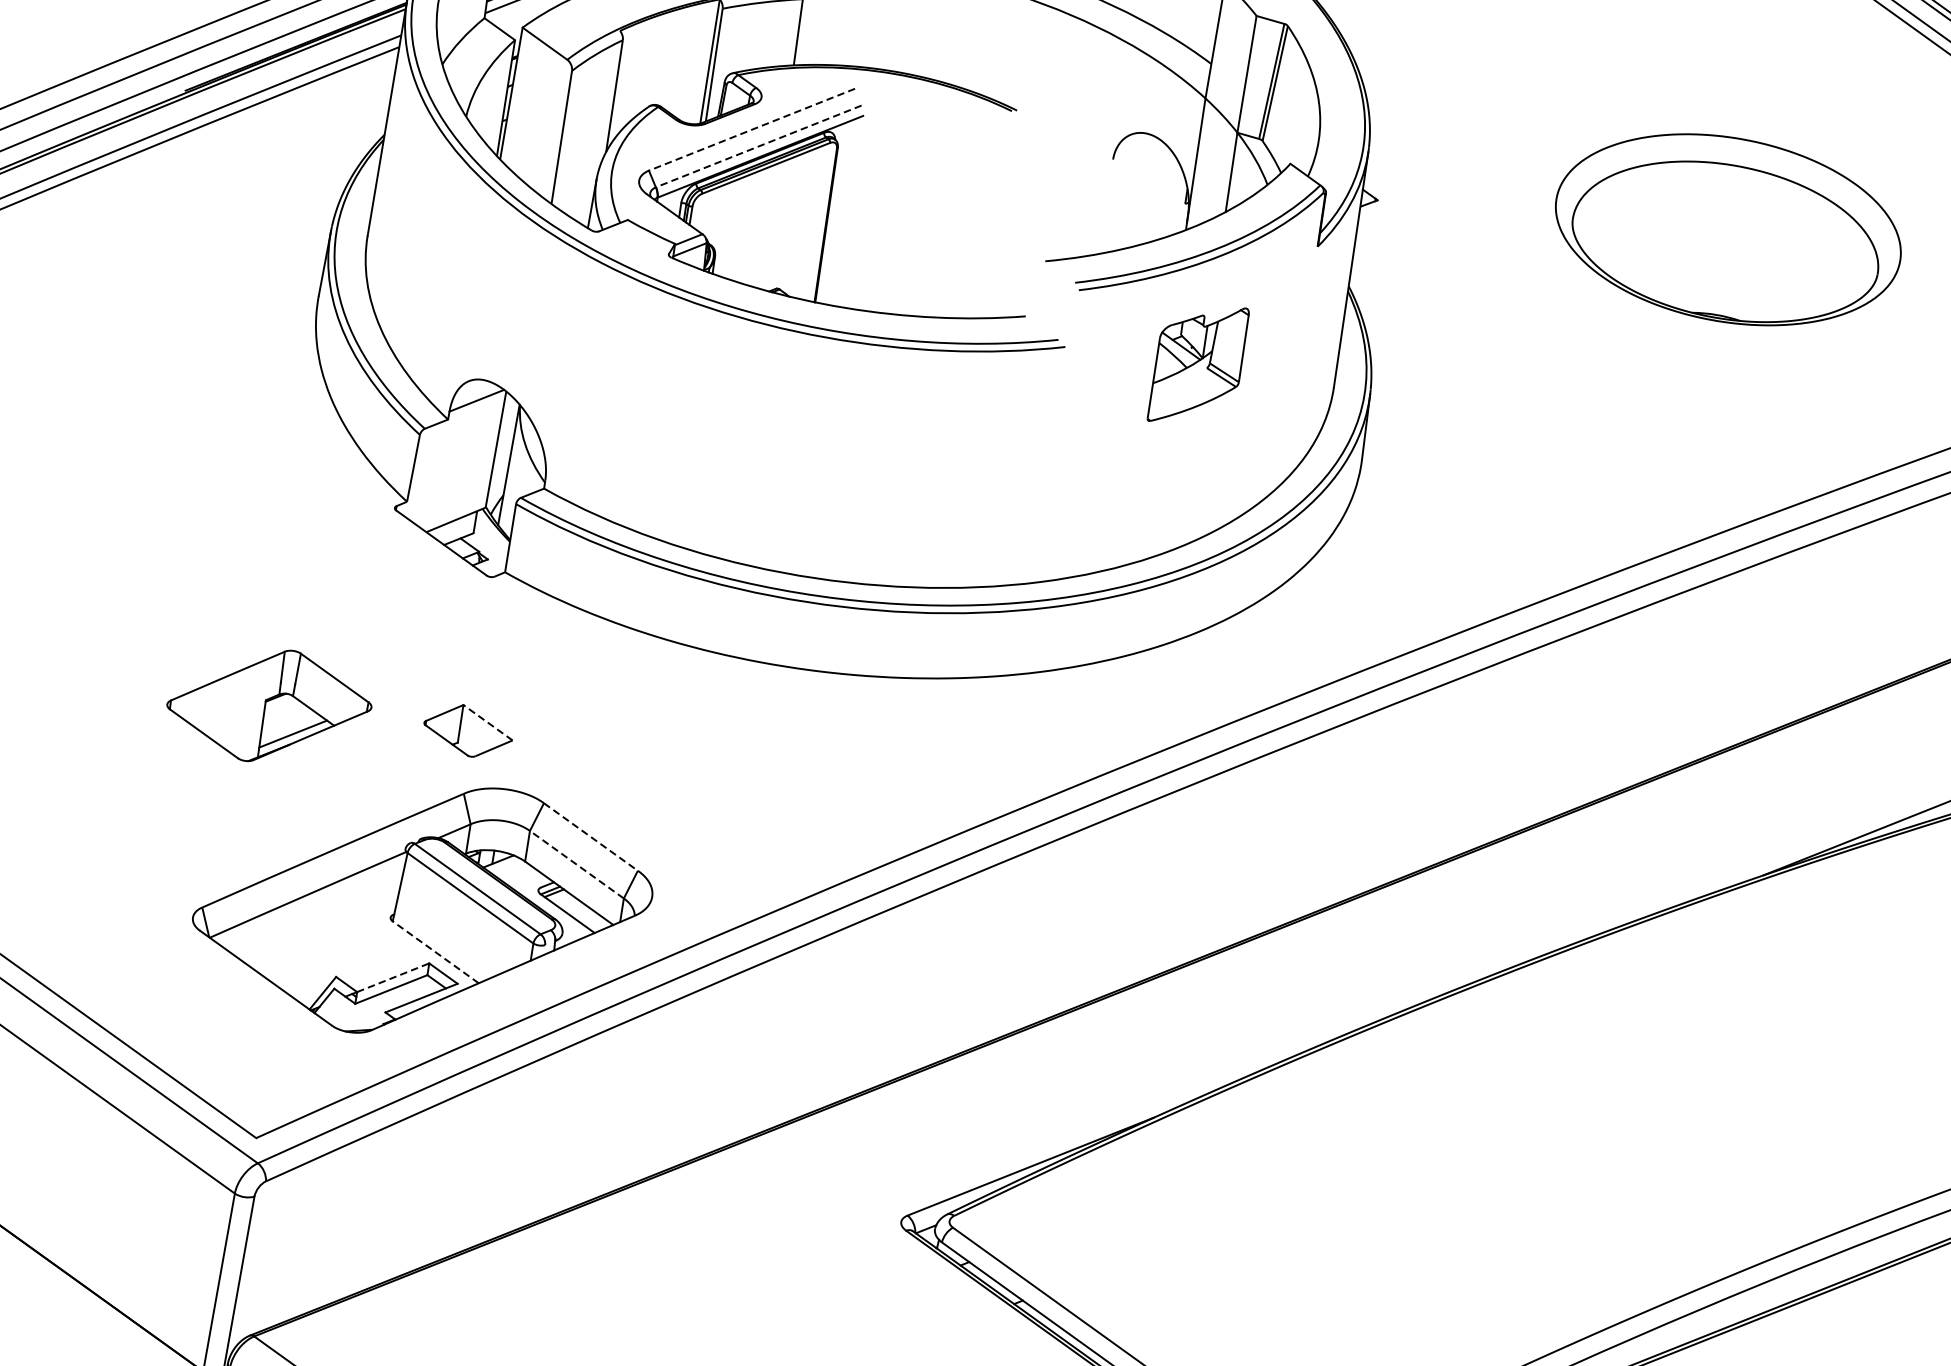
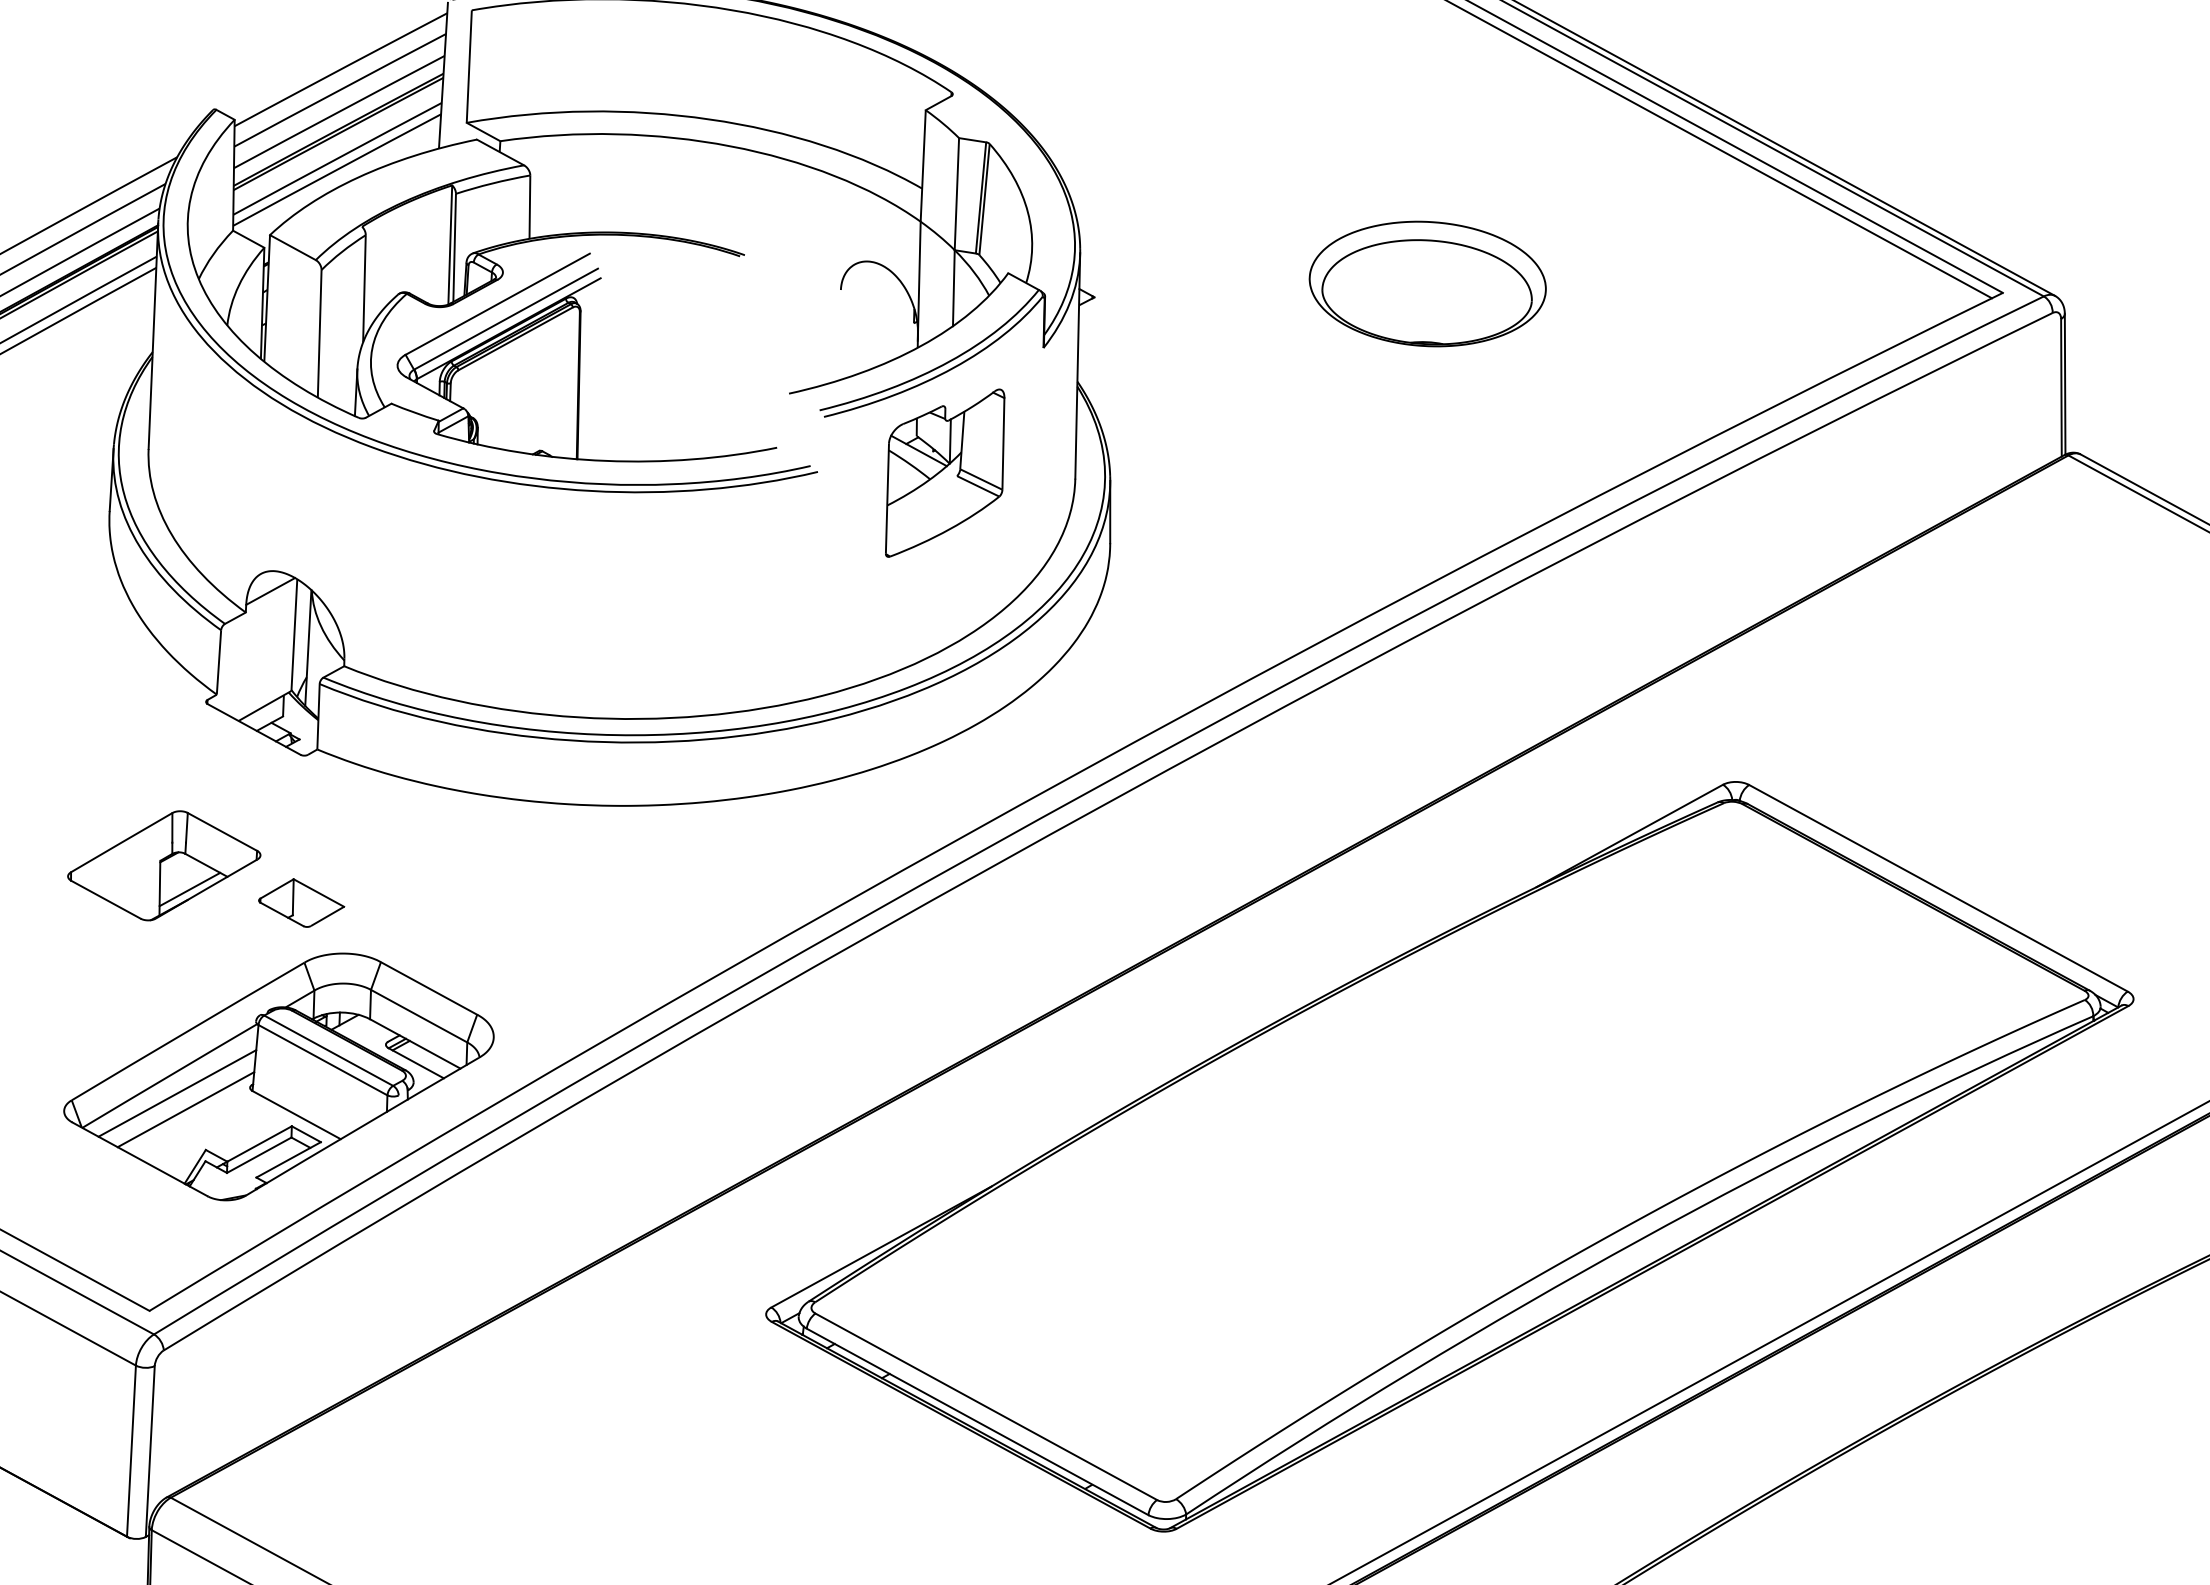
line: (751, 129) -> (497, 304), dashed -> solid
line: (759, 146) -> (506, 319), dashed -> solid
part: (1727, 229) -> (1427, 283), size x0.71
part: (1198, 364) -> (945, 472), size x1.43
part: (269, 705) -> (164, 865), moved
line: (487, 723) -> (318, 893), dashed -> solid
line: (591, 837) -> (429, 988), dashed -> solid
line: (577, 865) -> (419, 1016), dashed -> solid
line: (313, 914) -> (177, 1093), added
line: (320, 931) -> (185, 1109), added
line: (435, 951) -> (296, 1114), dashed -> solid
line: (393, 978) -> (259, 1144), dashed -> solid

